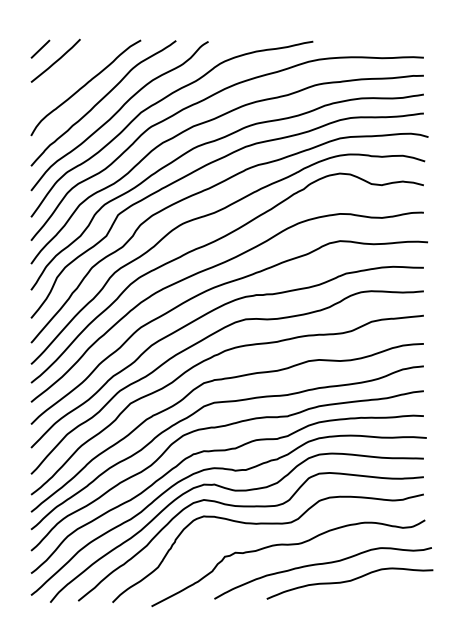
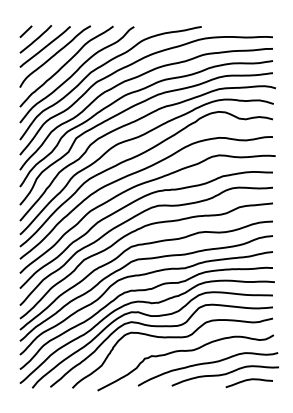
line: (69, 72) -> (44, 46), added
curve: (382, 592) -> (246, 381), added

